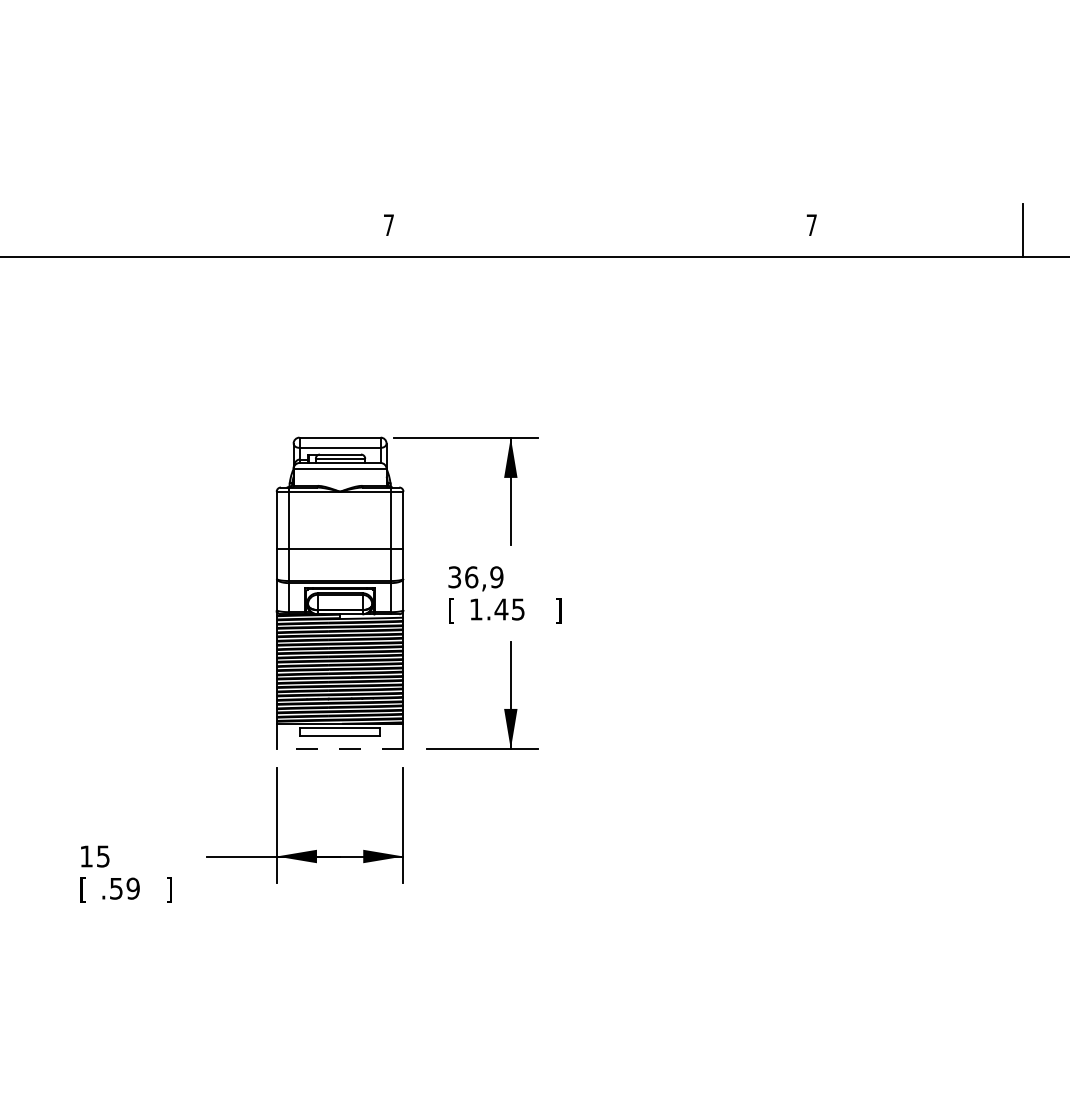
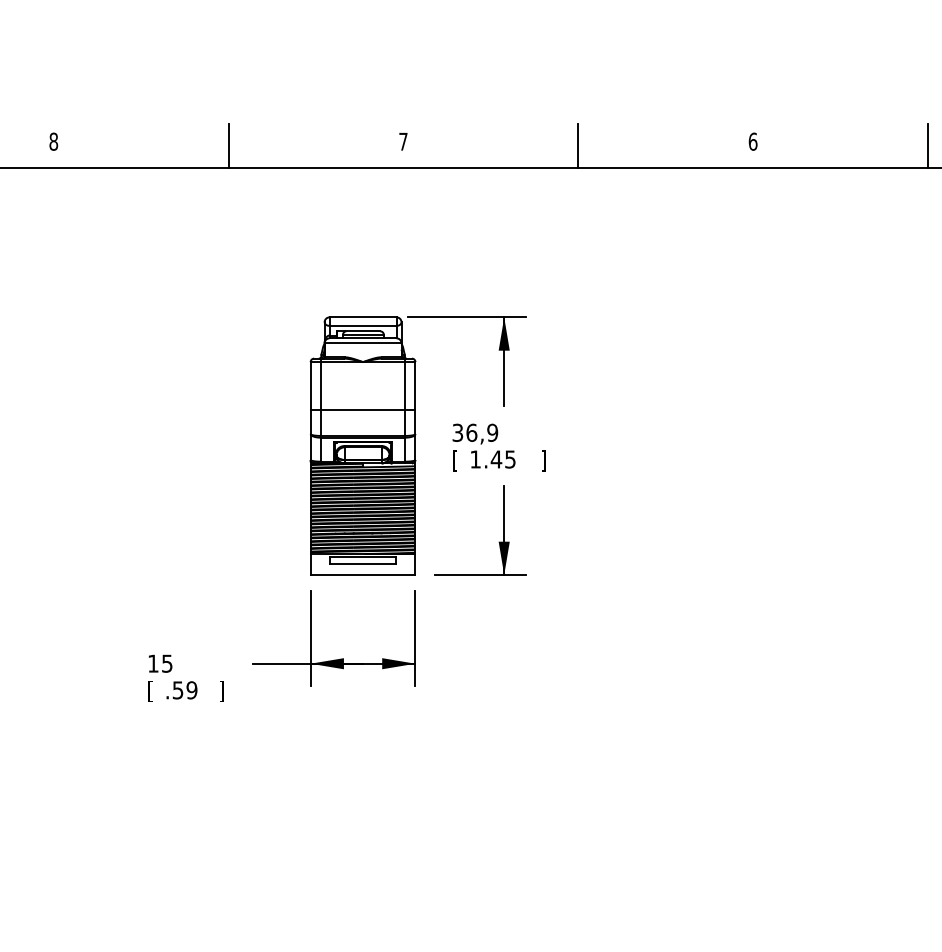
text: (811, 224) -> (752, 141), 7 -> 6
line: (177, 230) -> (228, 146), added
line: (600, 230) -> (578, 146), added
line: (339, 748) -> (362, 574), dashed -> solid

